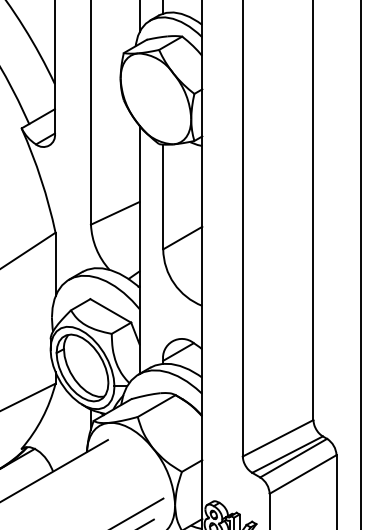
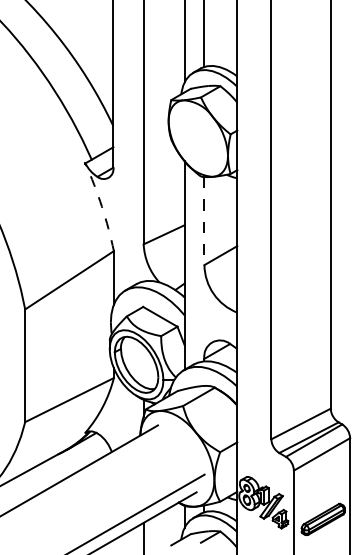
arc: (40, 179) -> (101, 206), solid -> dashed
line: (163, 197) -> (204, 221), solid -> dashed

